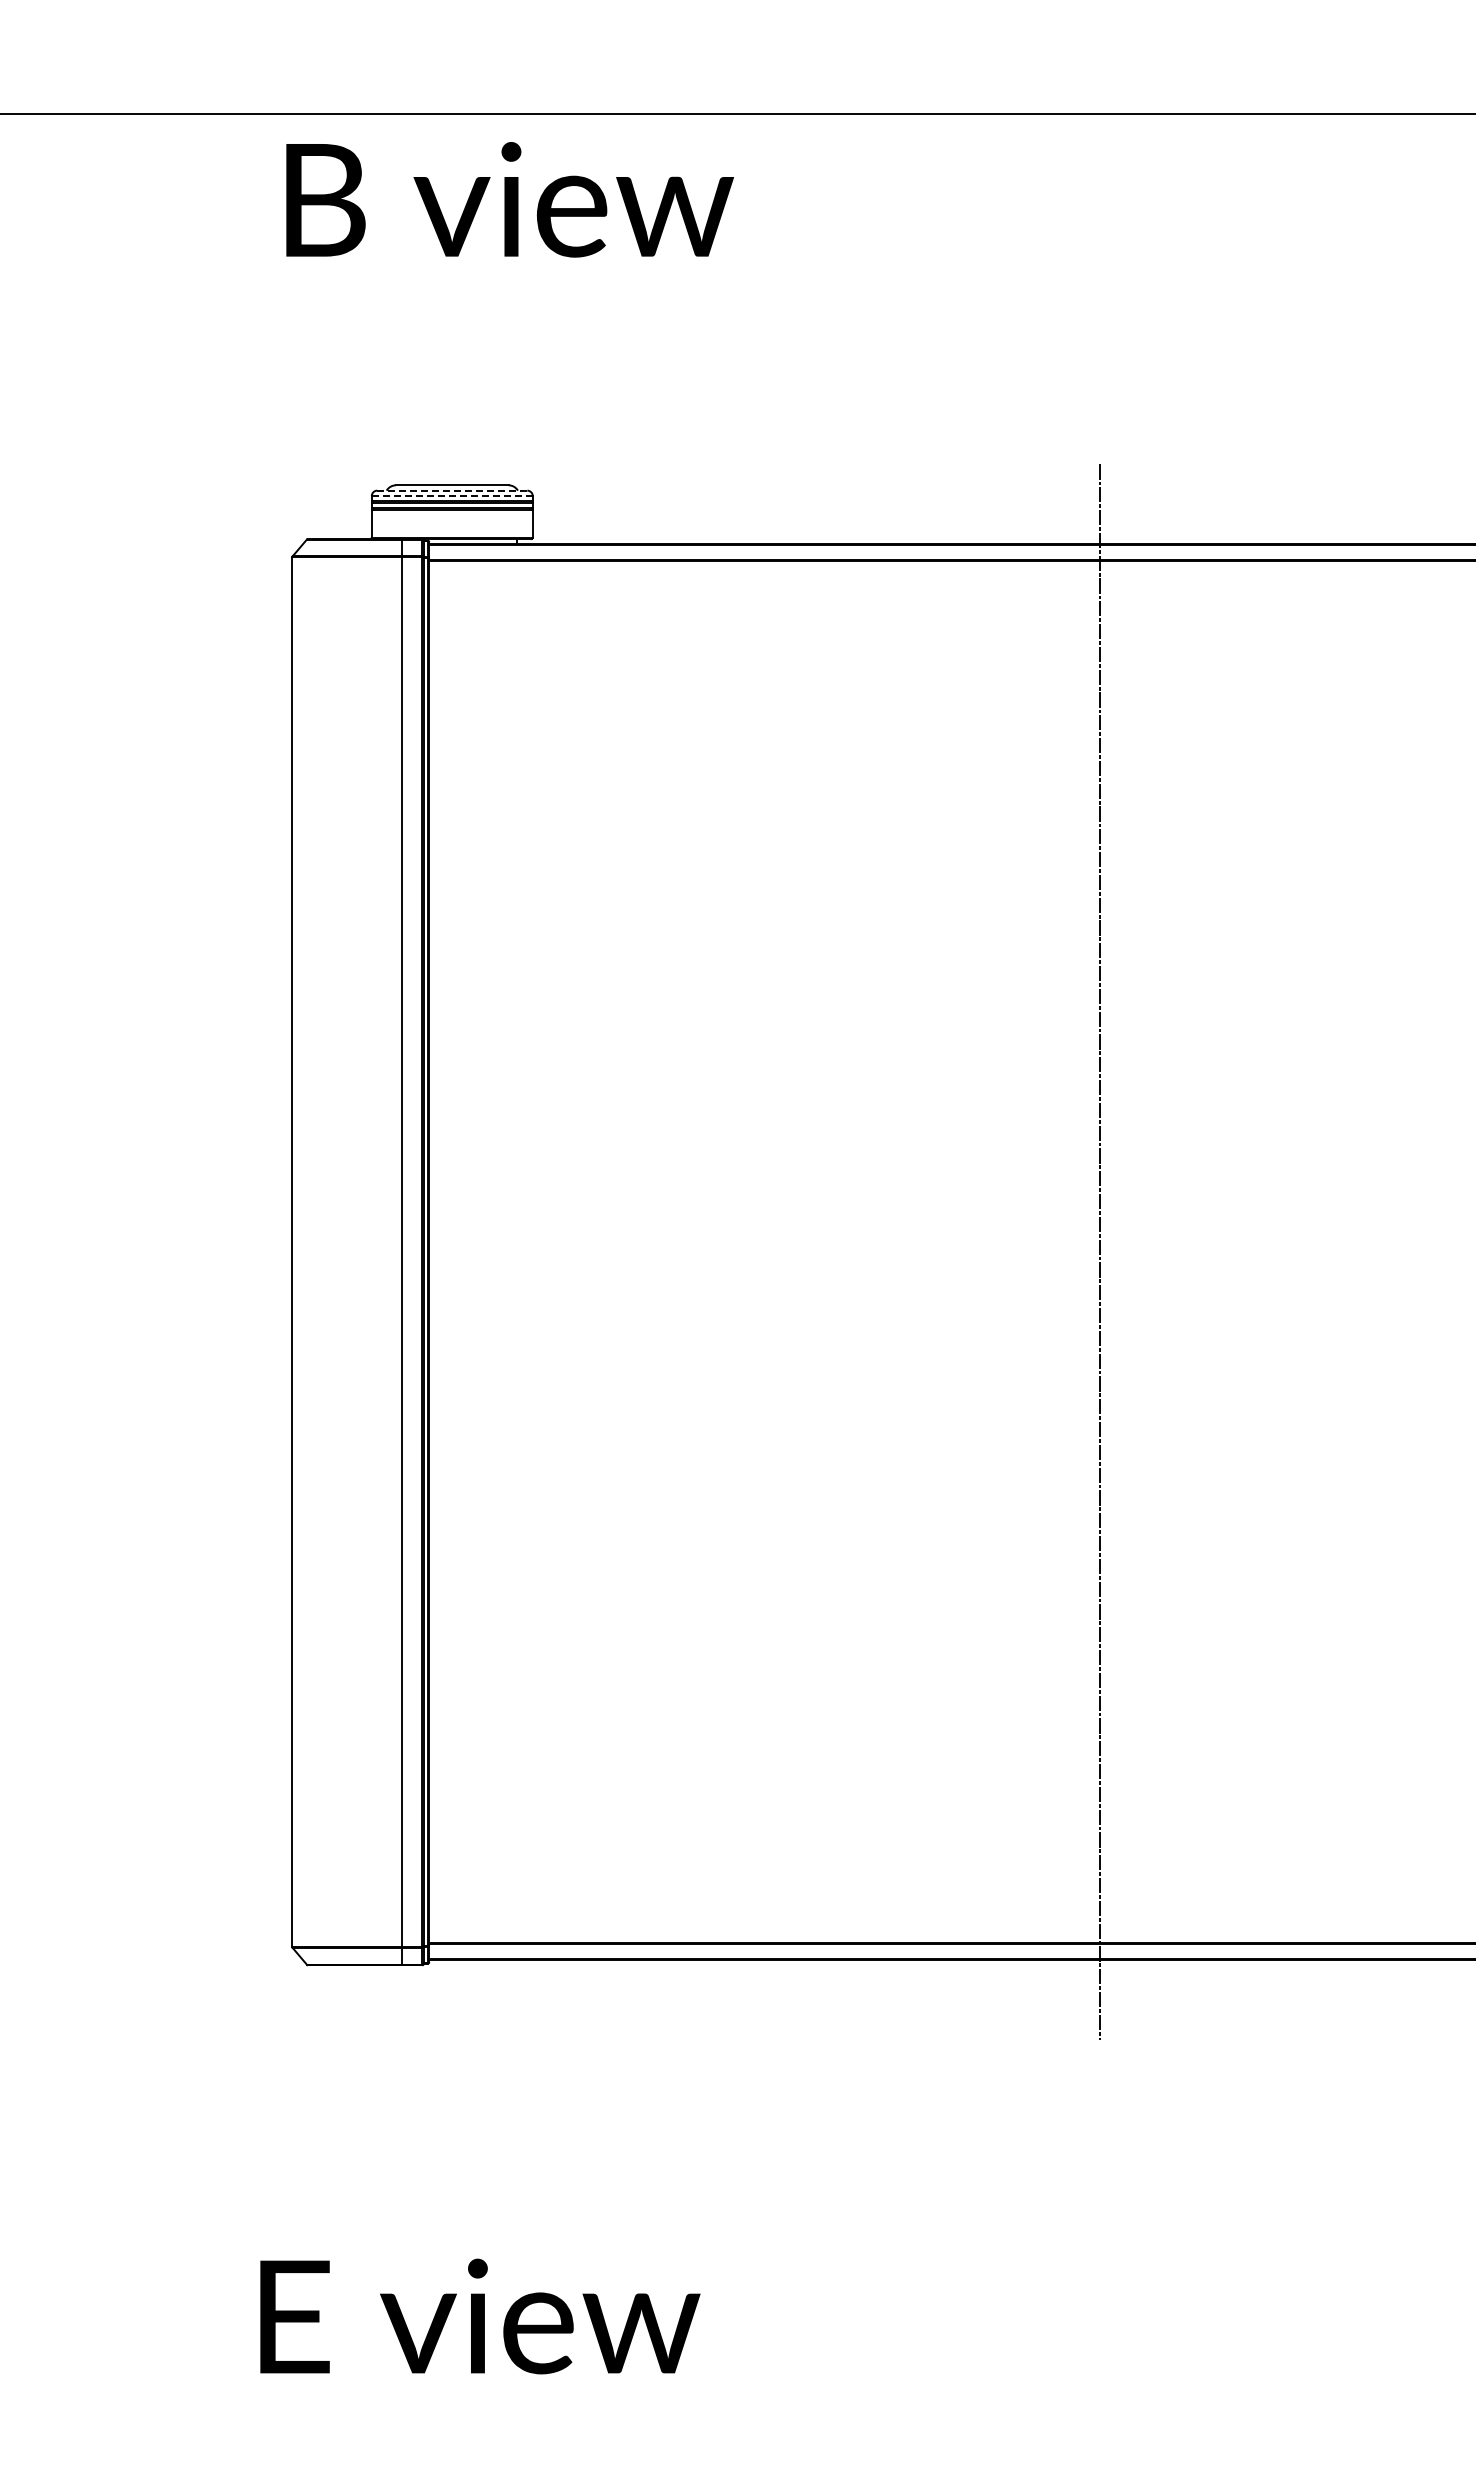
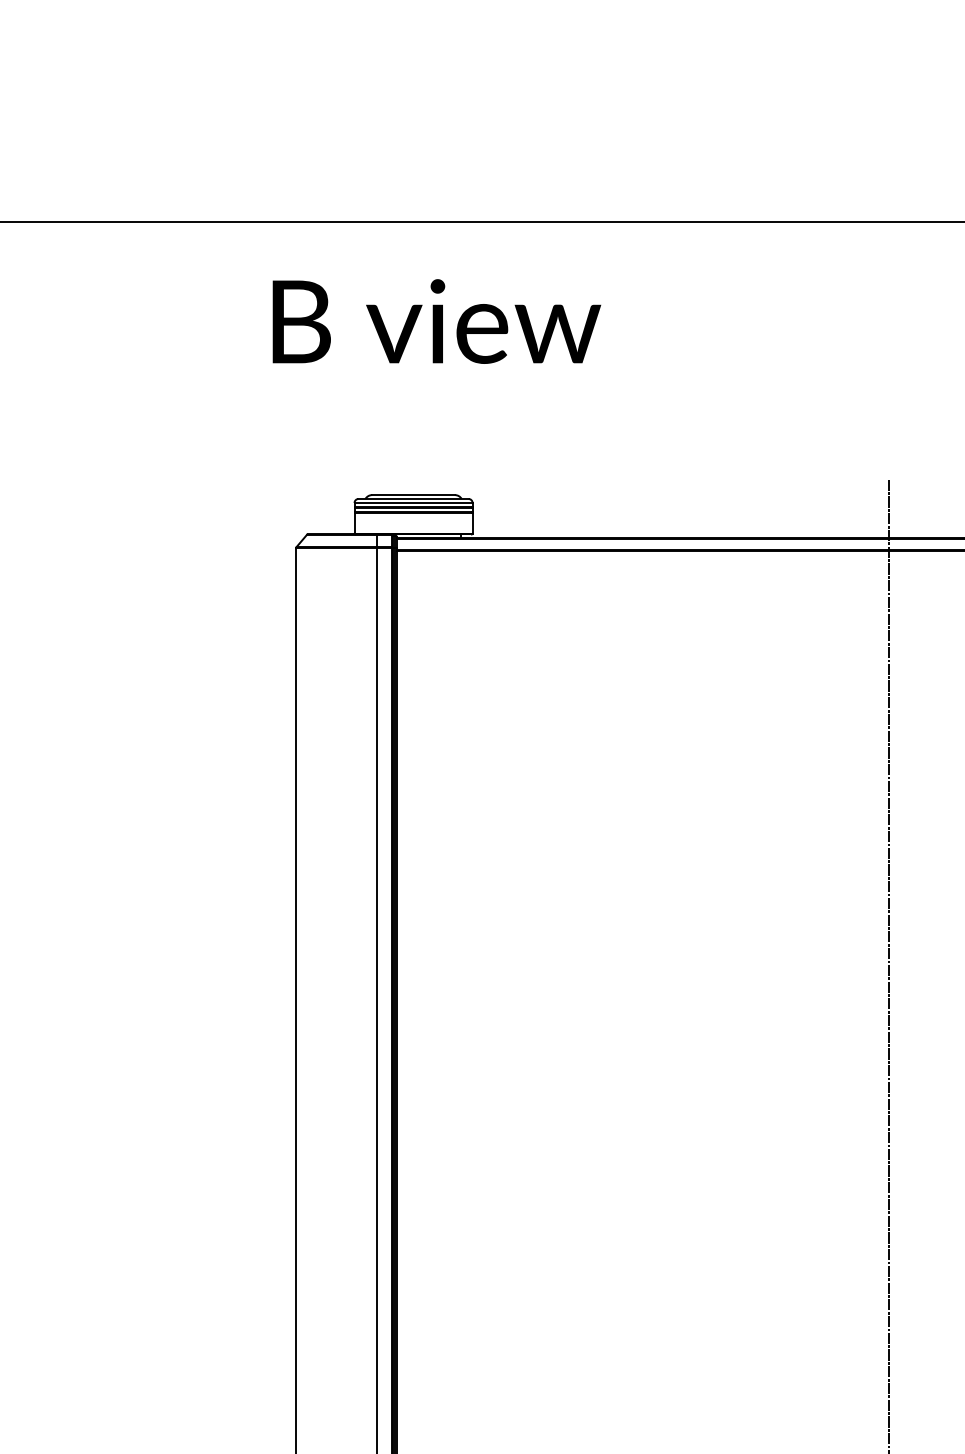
text: (509, 199) -> (436, 321), moved
line: (452, 490) -> (413, 498), dashed -> solid
line: (451, 496) -> (412, 503), dashed -> solid

